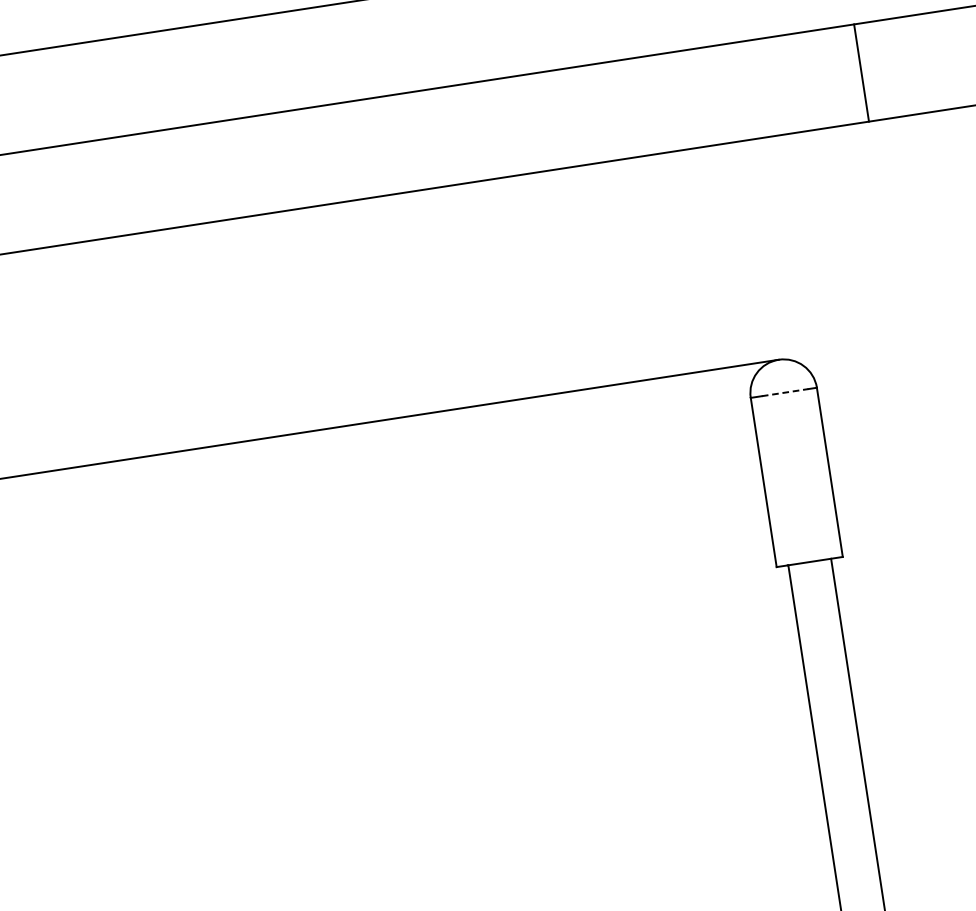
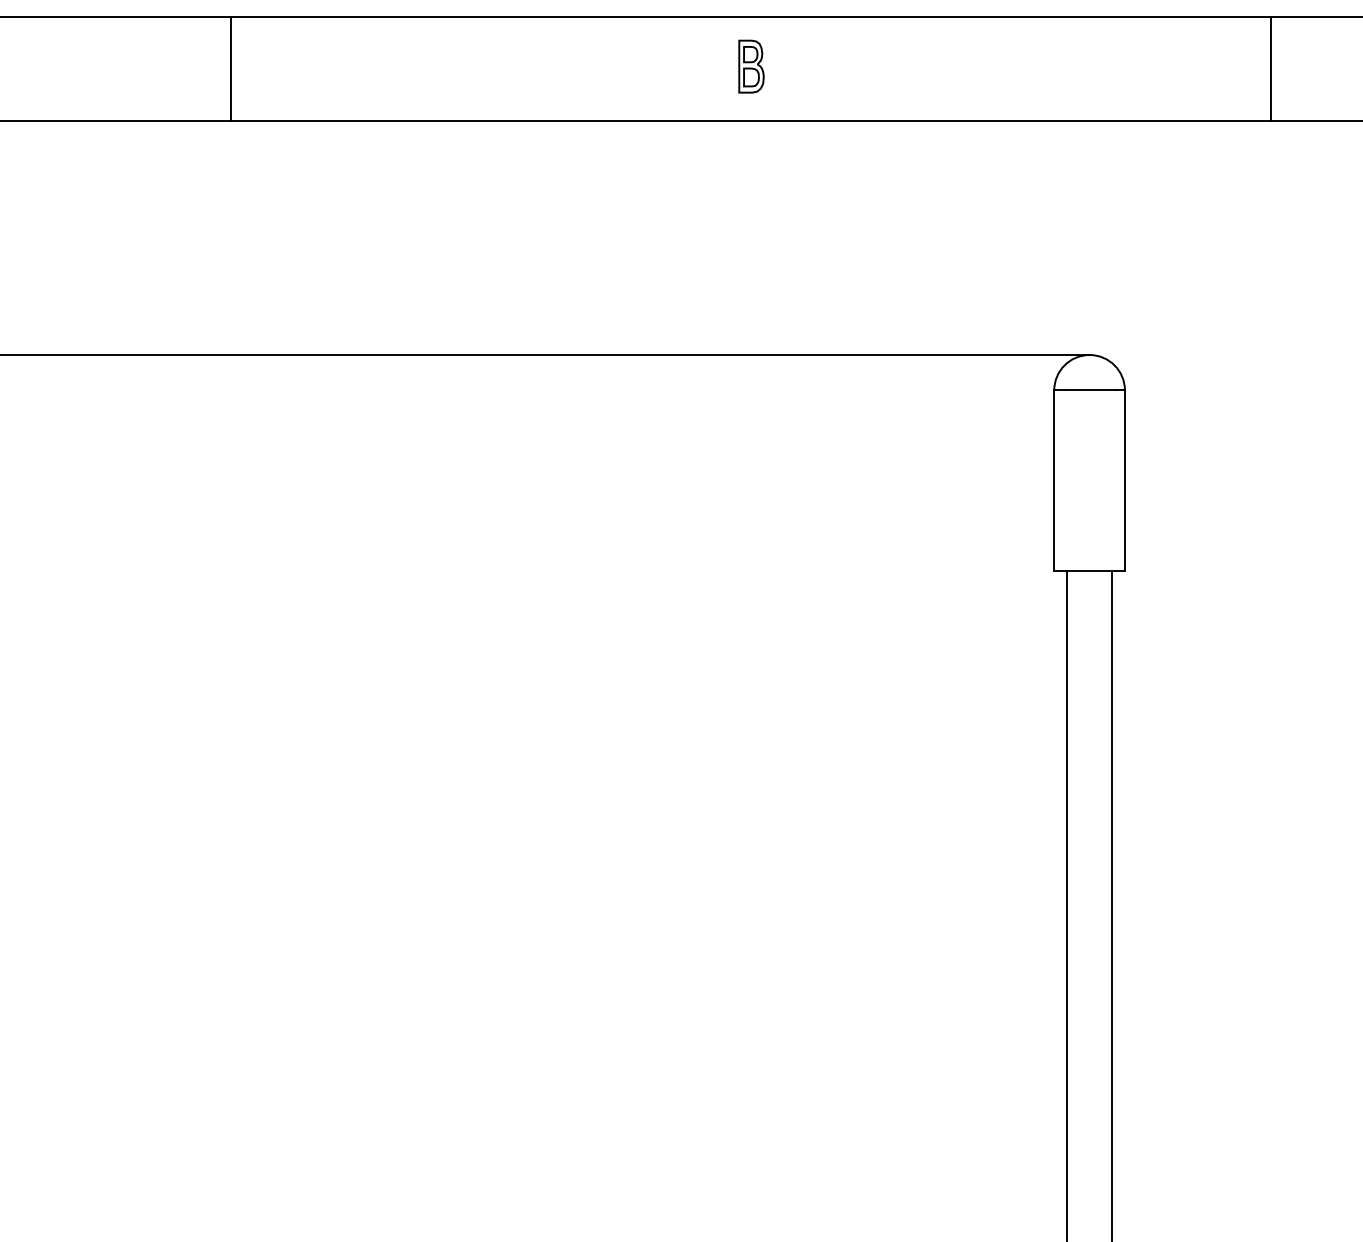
line: (861, 72) -> (1270, 68), moved
part: (421, 138) -> (751, 66), added
line: (785, 392) -> (1091, 390), dashed -> solid

